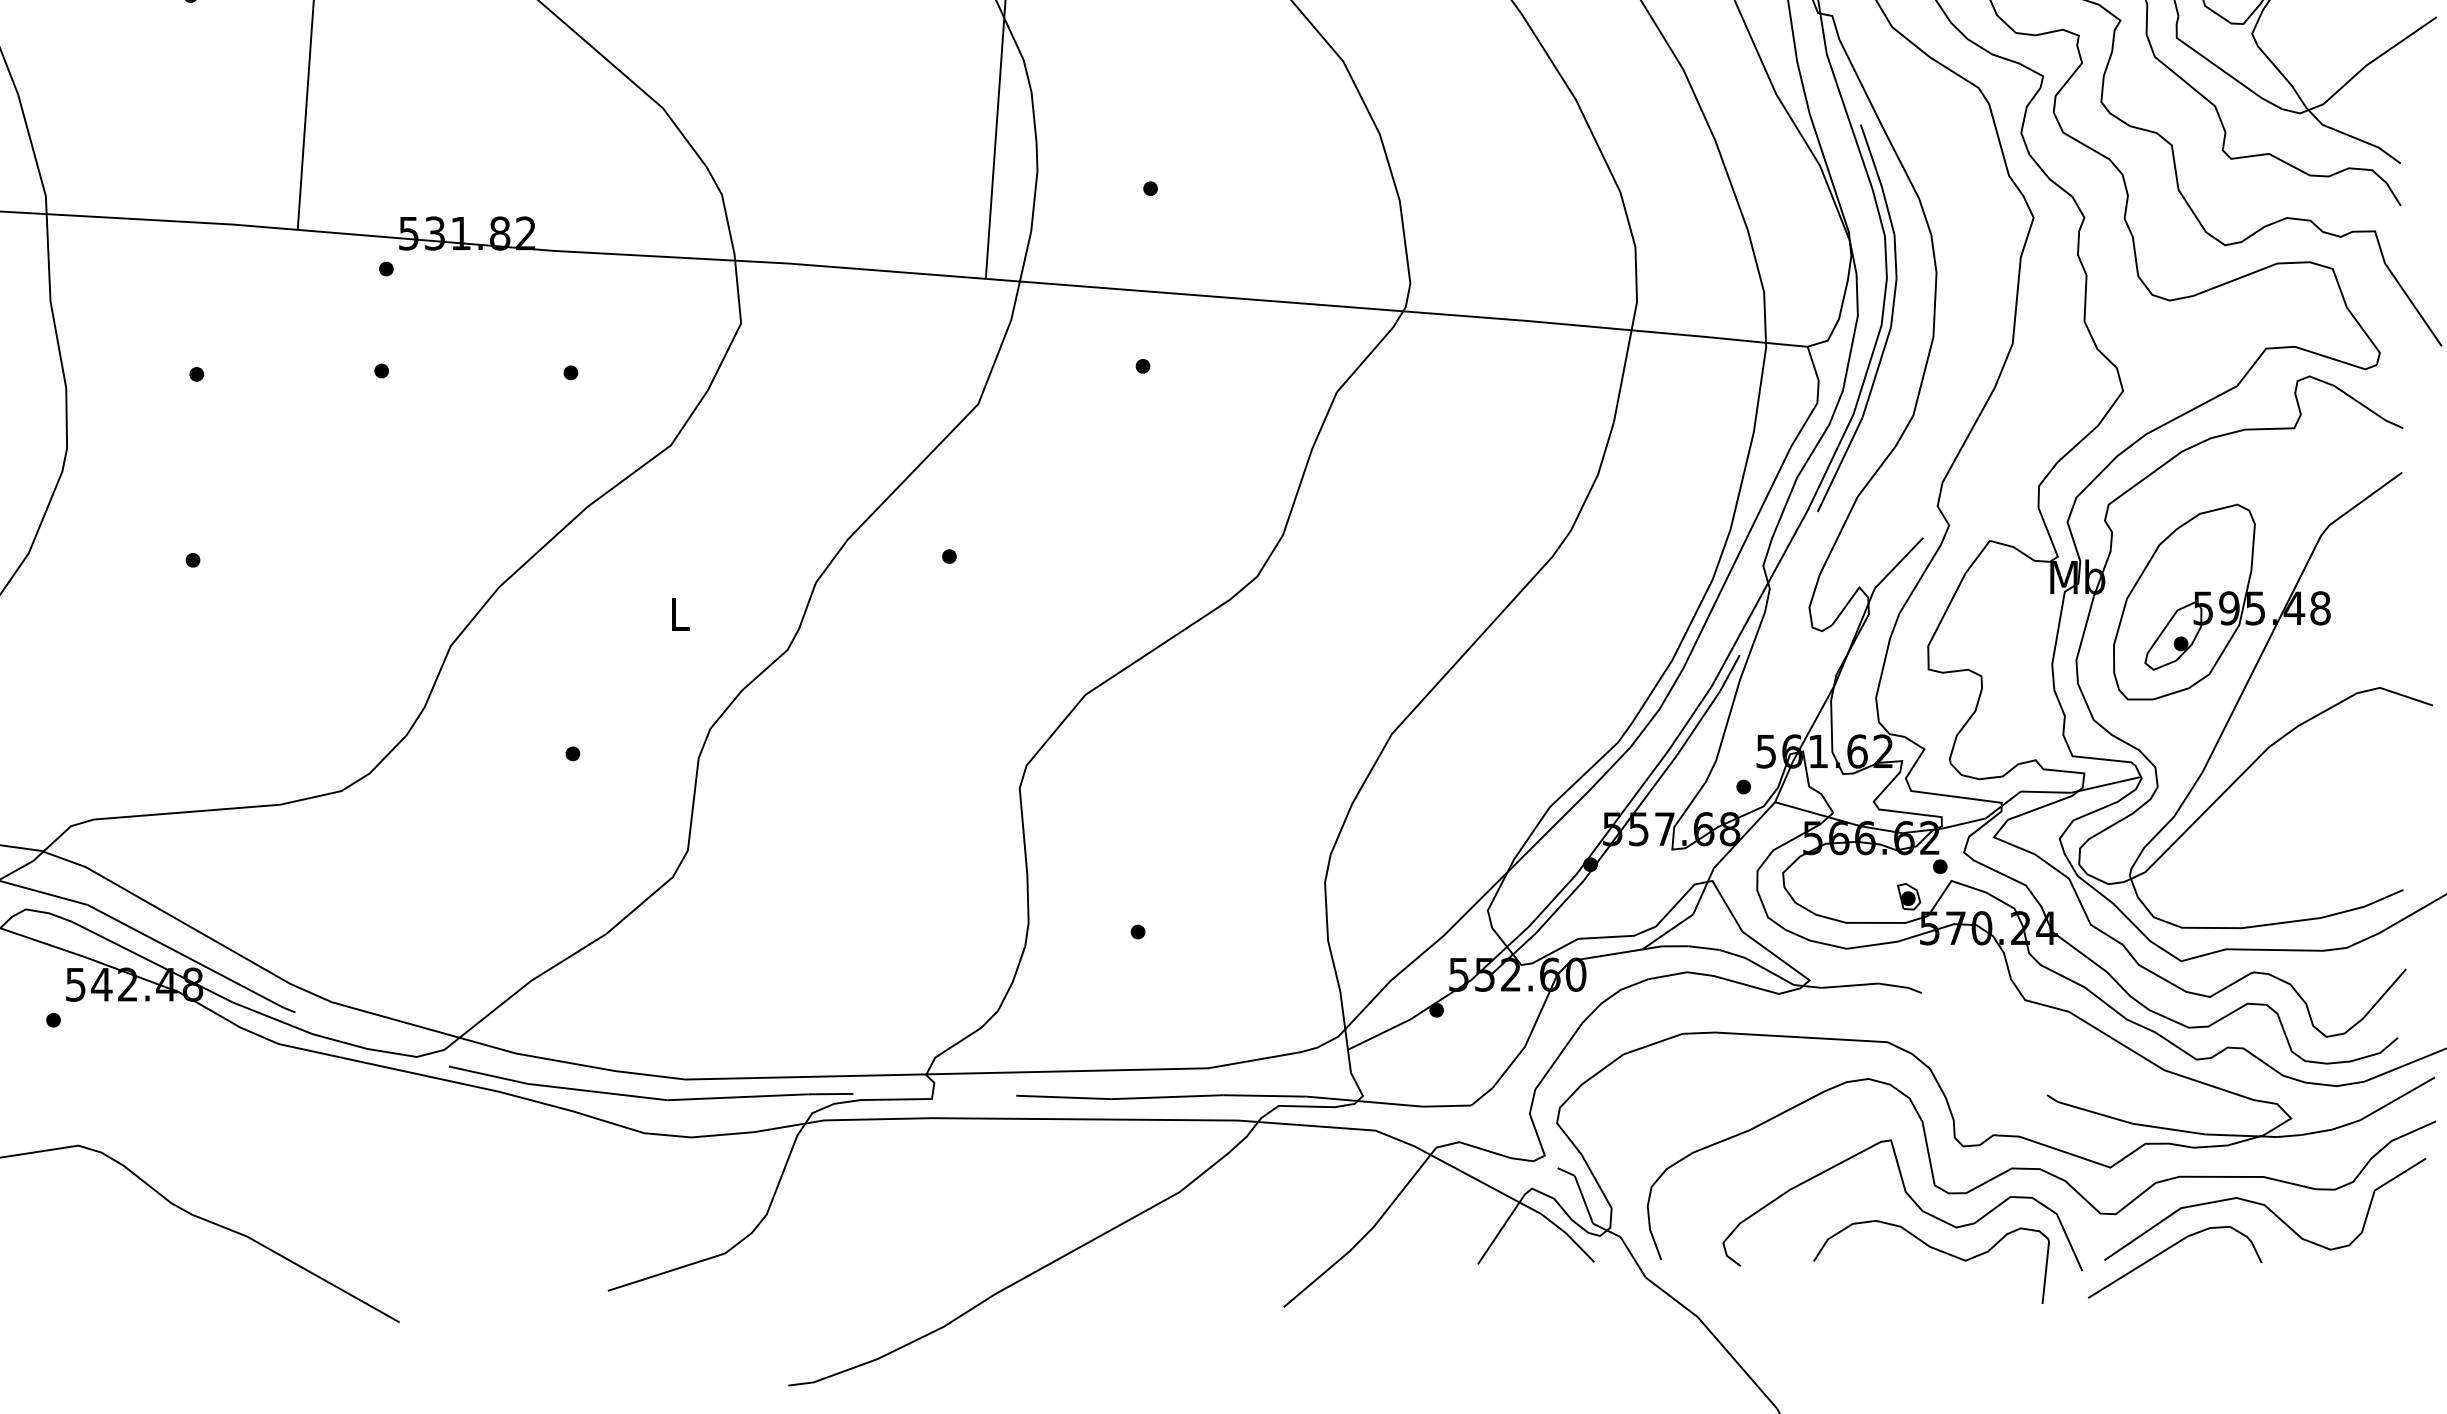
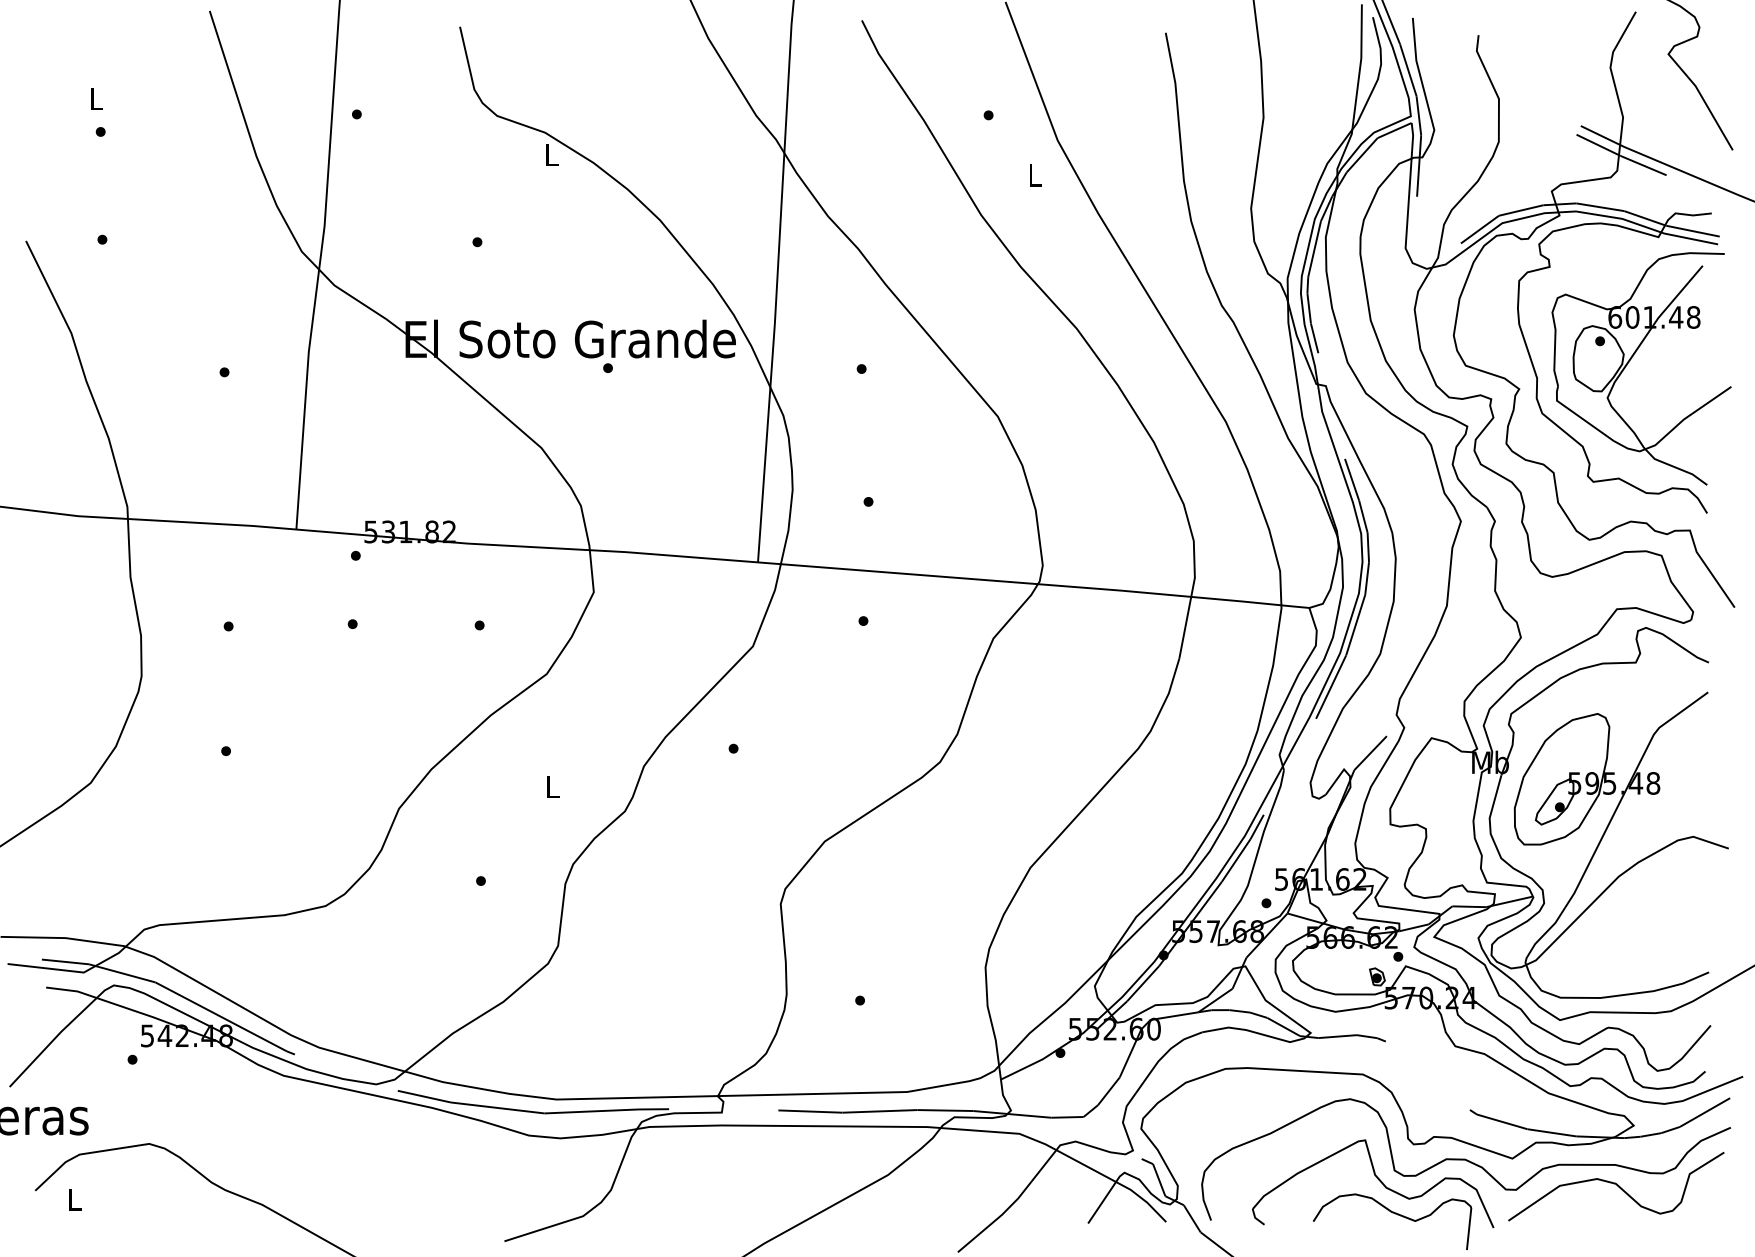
curve: (2165, 1252) -> (1549, 1215), removed

